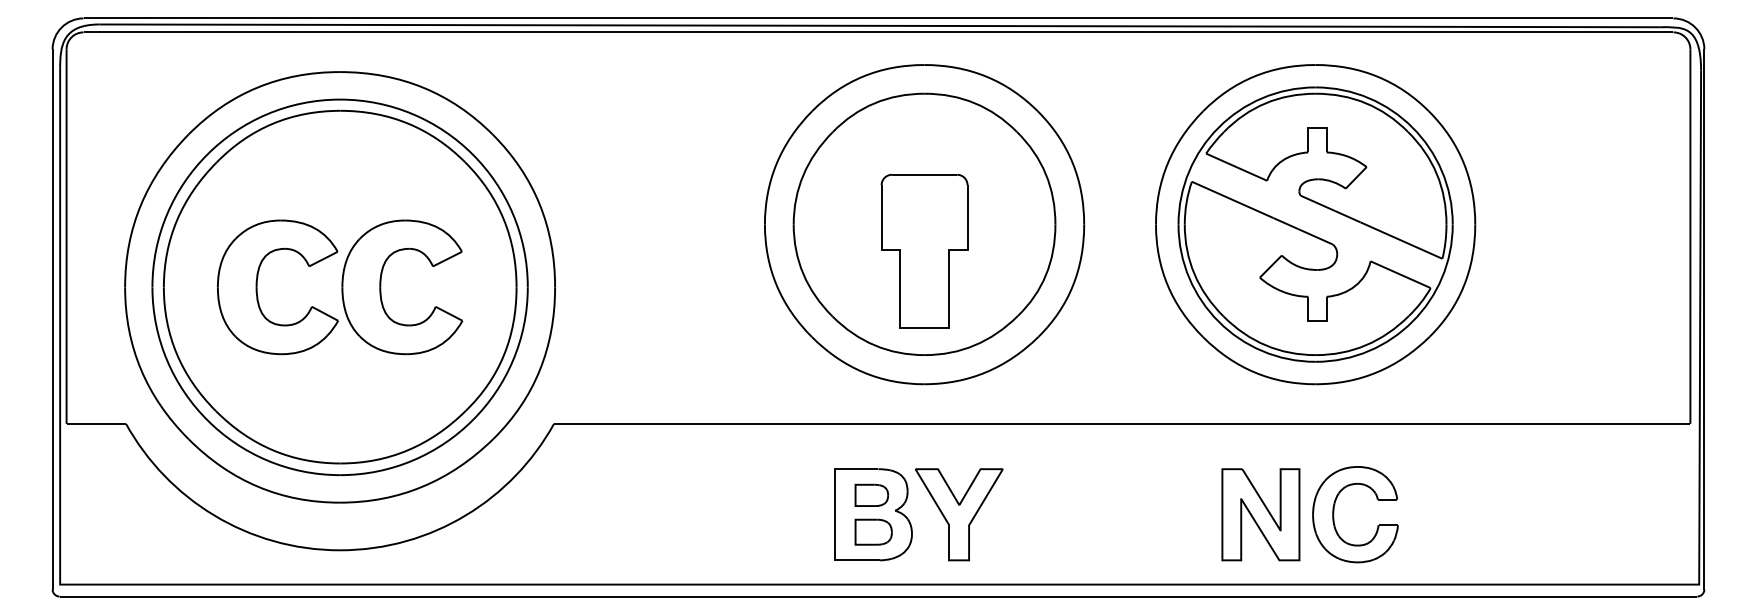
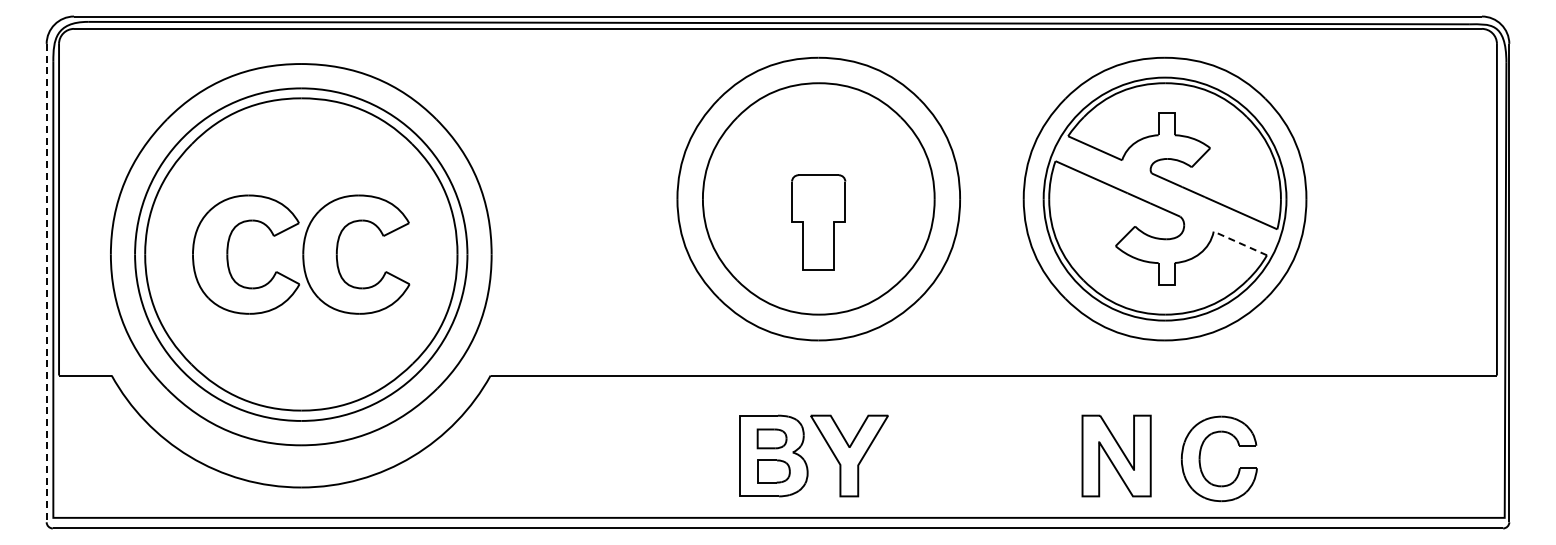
part: (924, 251) -> (818, 222), size x0.7
line: (1399, 274) -> (1239, 243), solid -> dashed
line: (52, 319) -> (46, 283), solid -> dashed
part: (1334, 514) -> (1200, 458), moved

